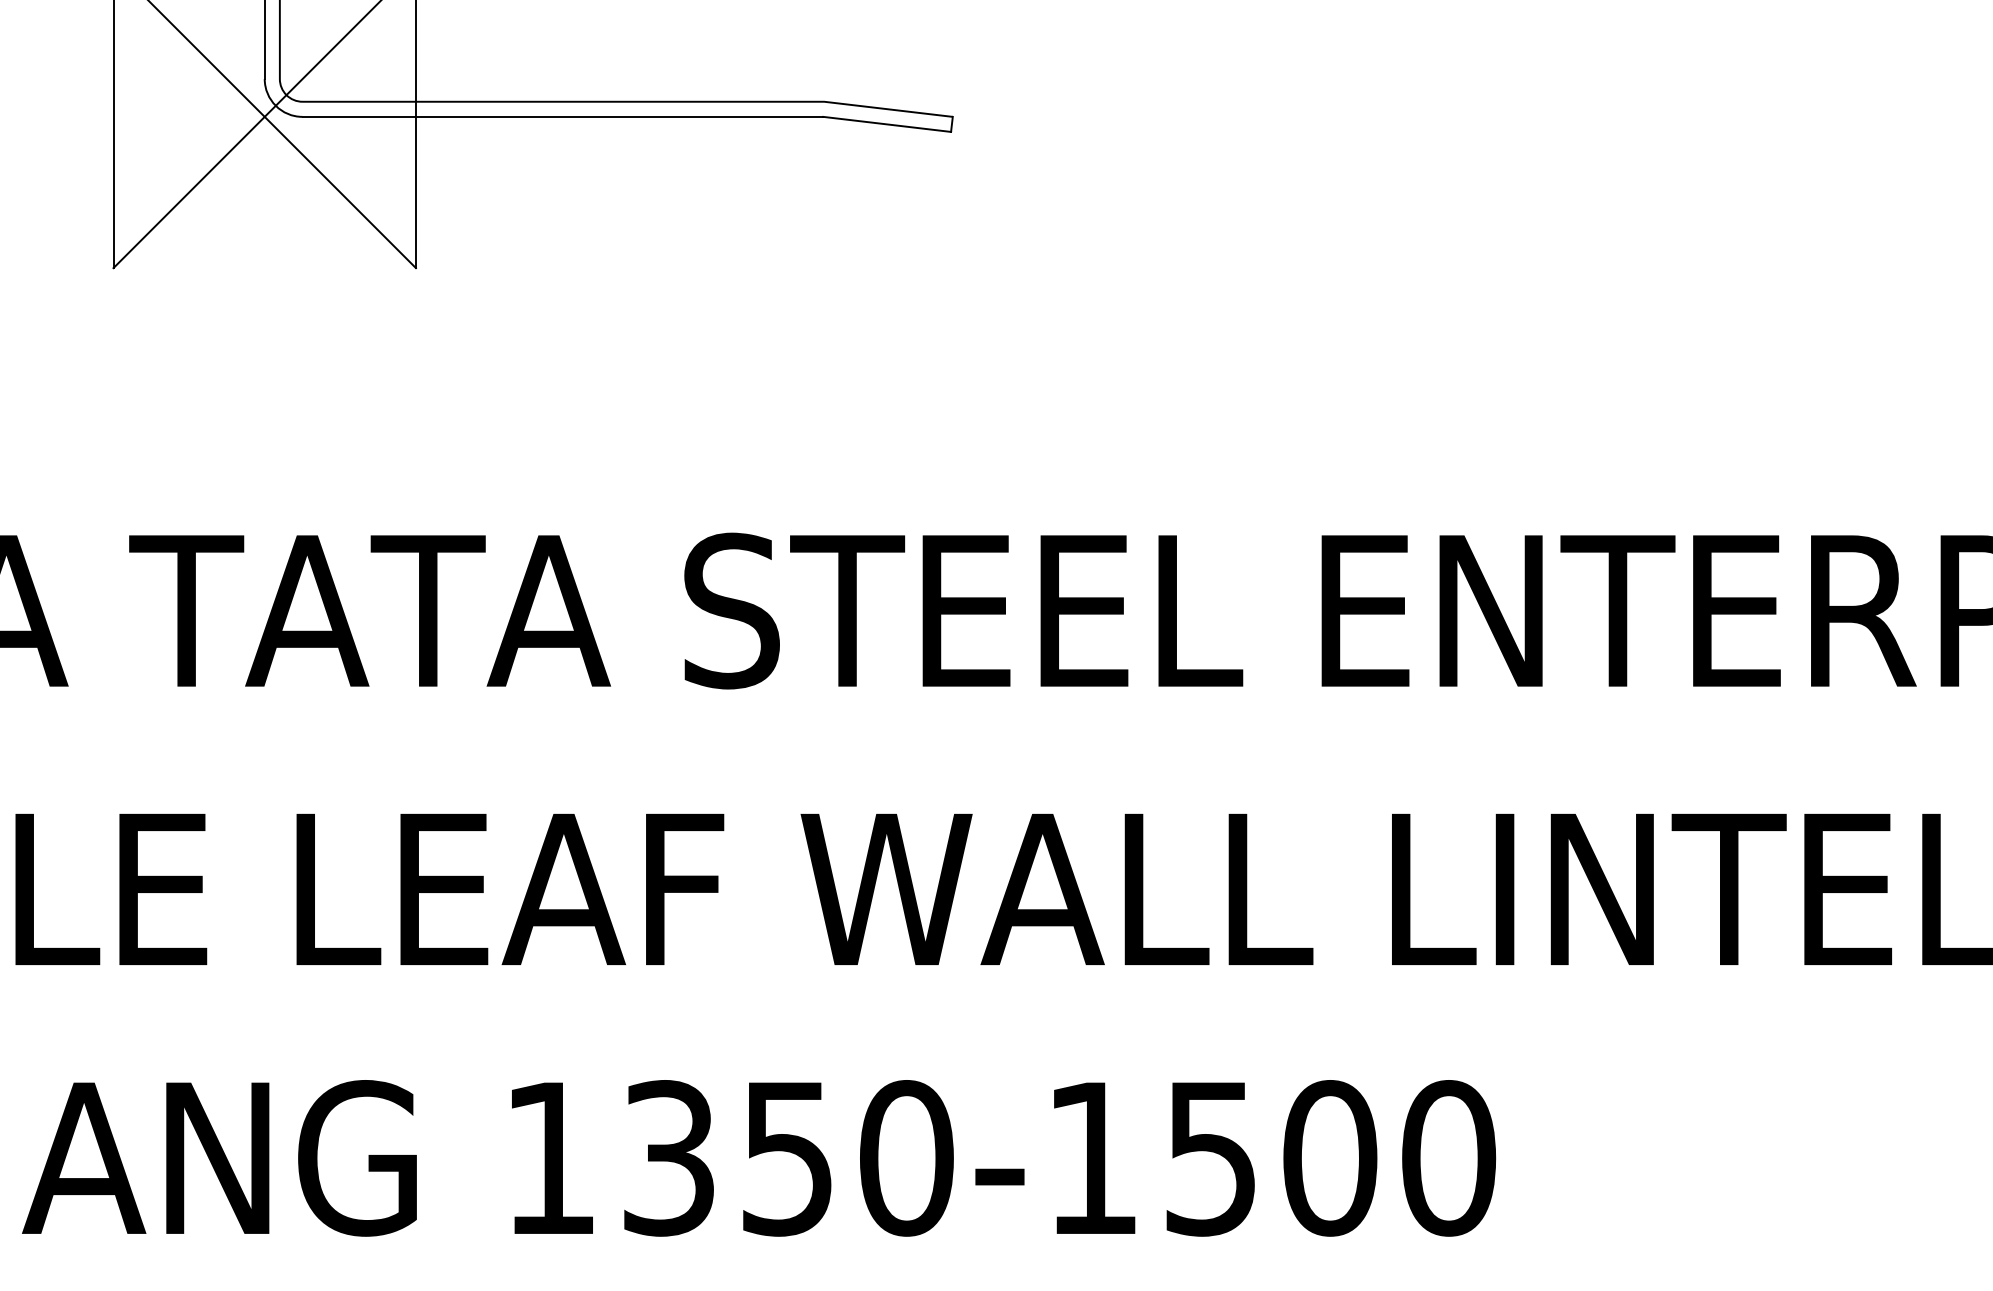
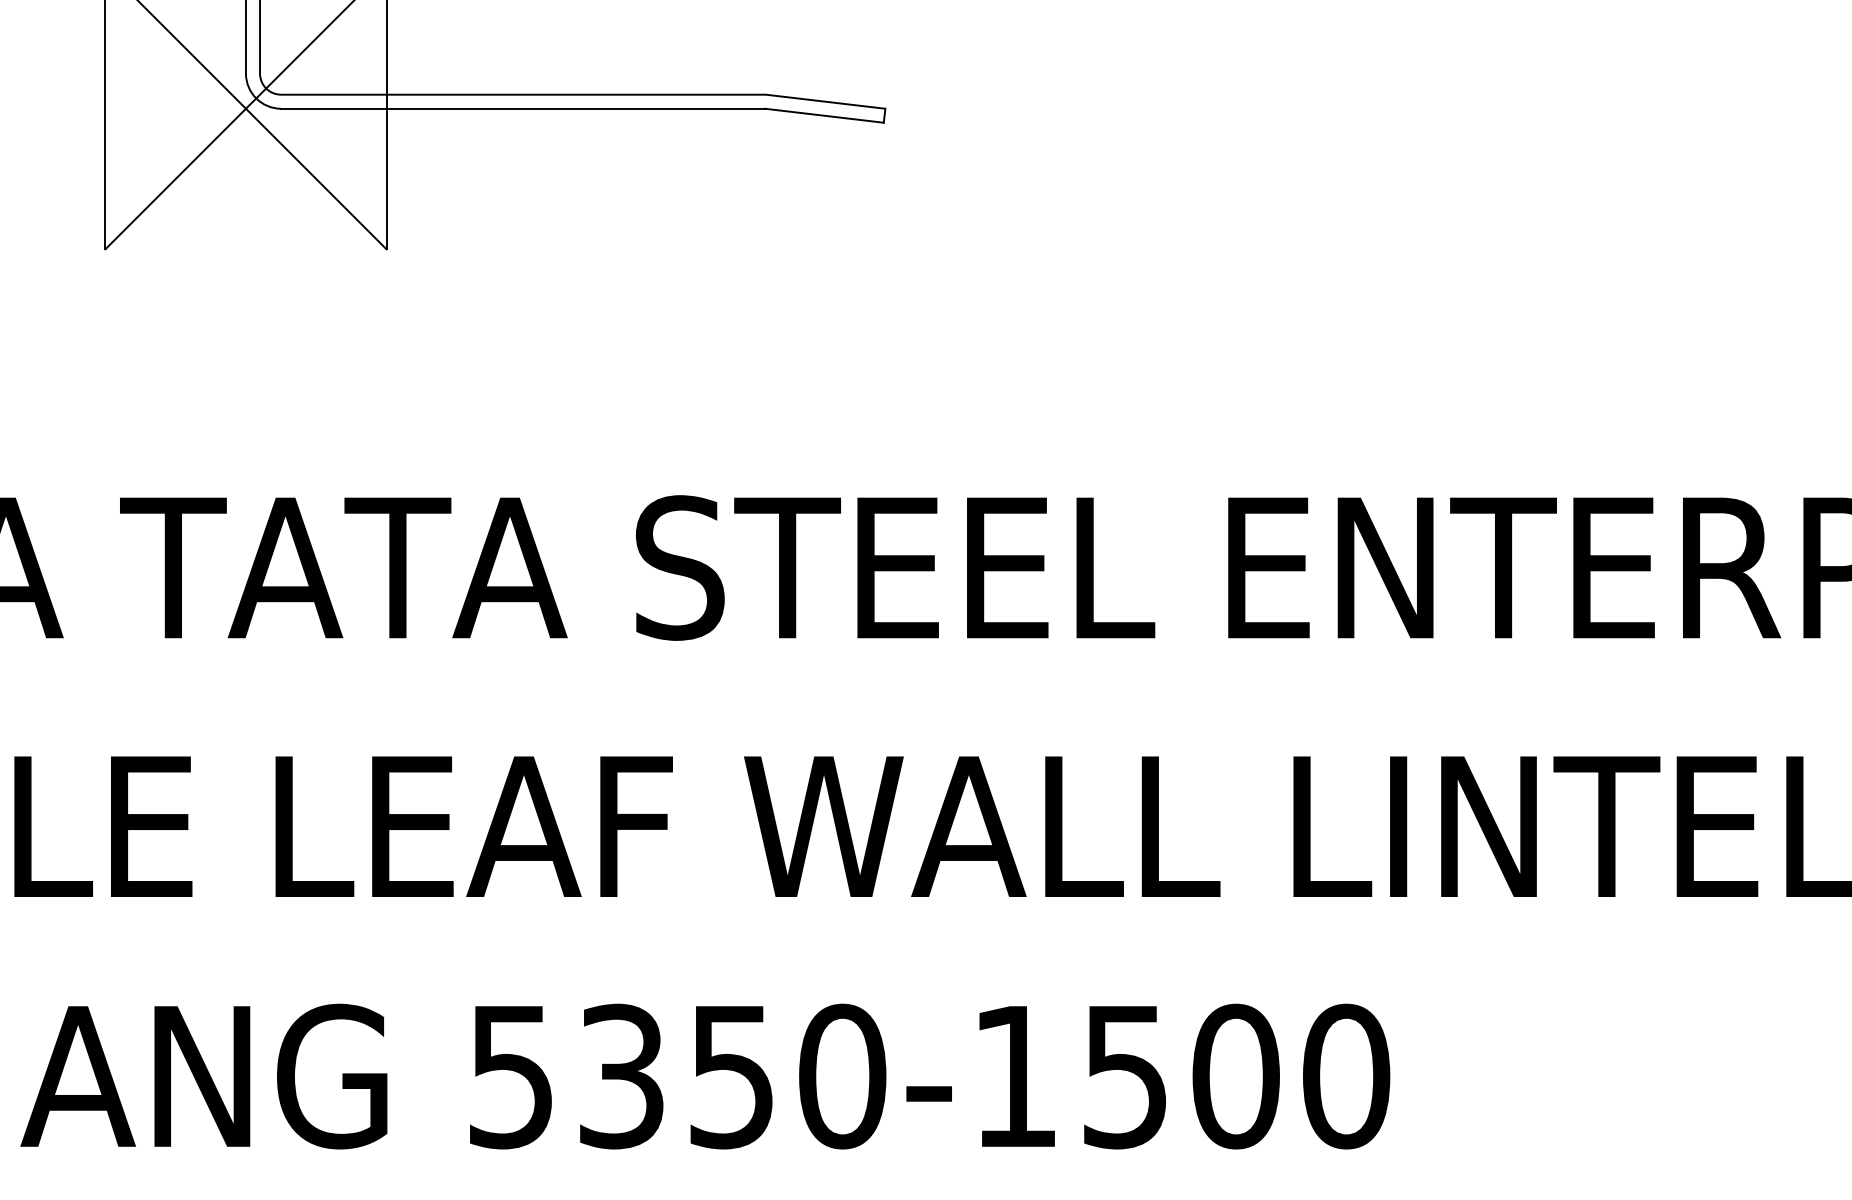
text: (549, 1159) -> (510, 1077), 1350-1500 -> 5350-1500

